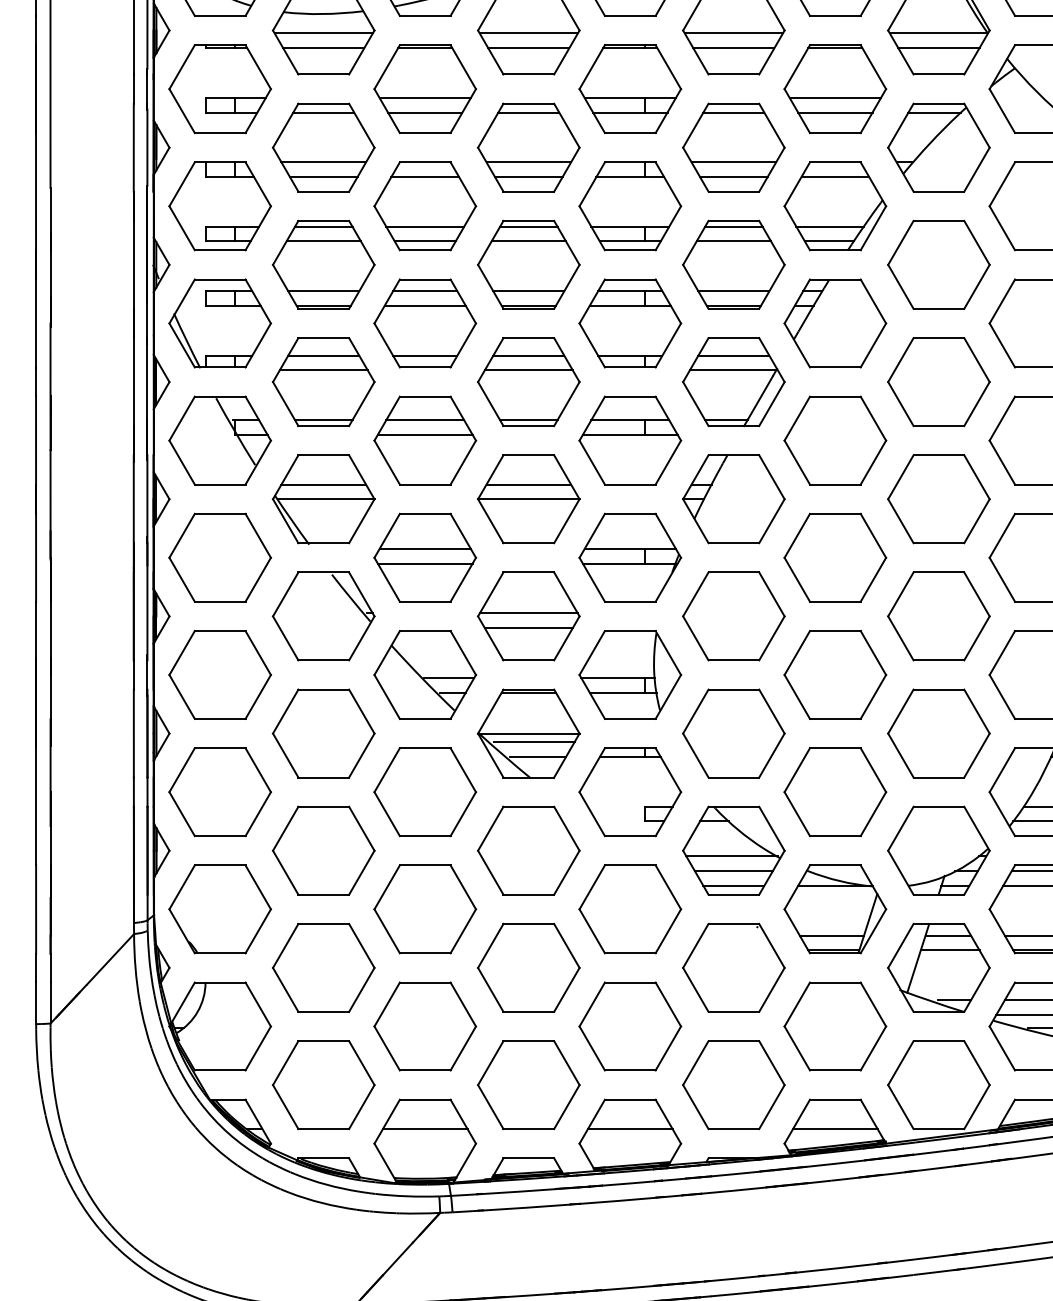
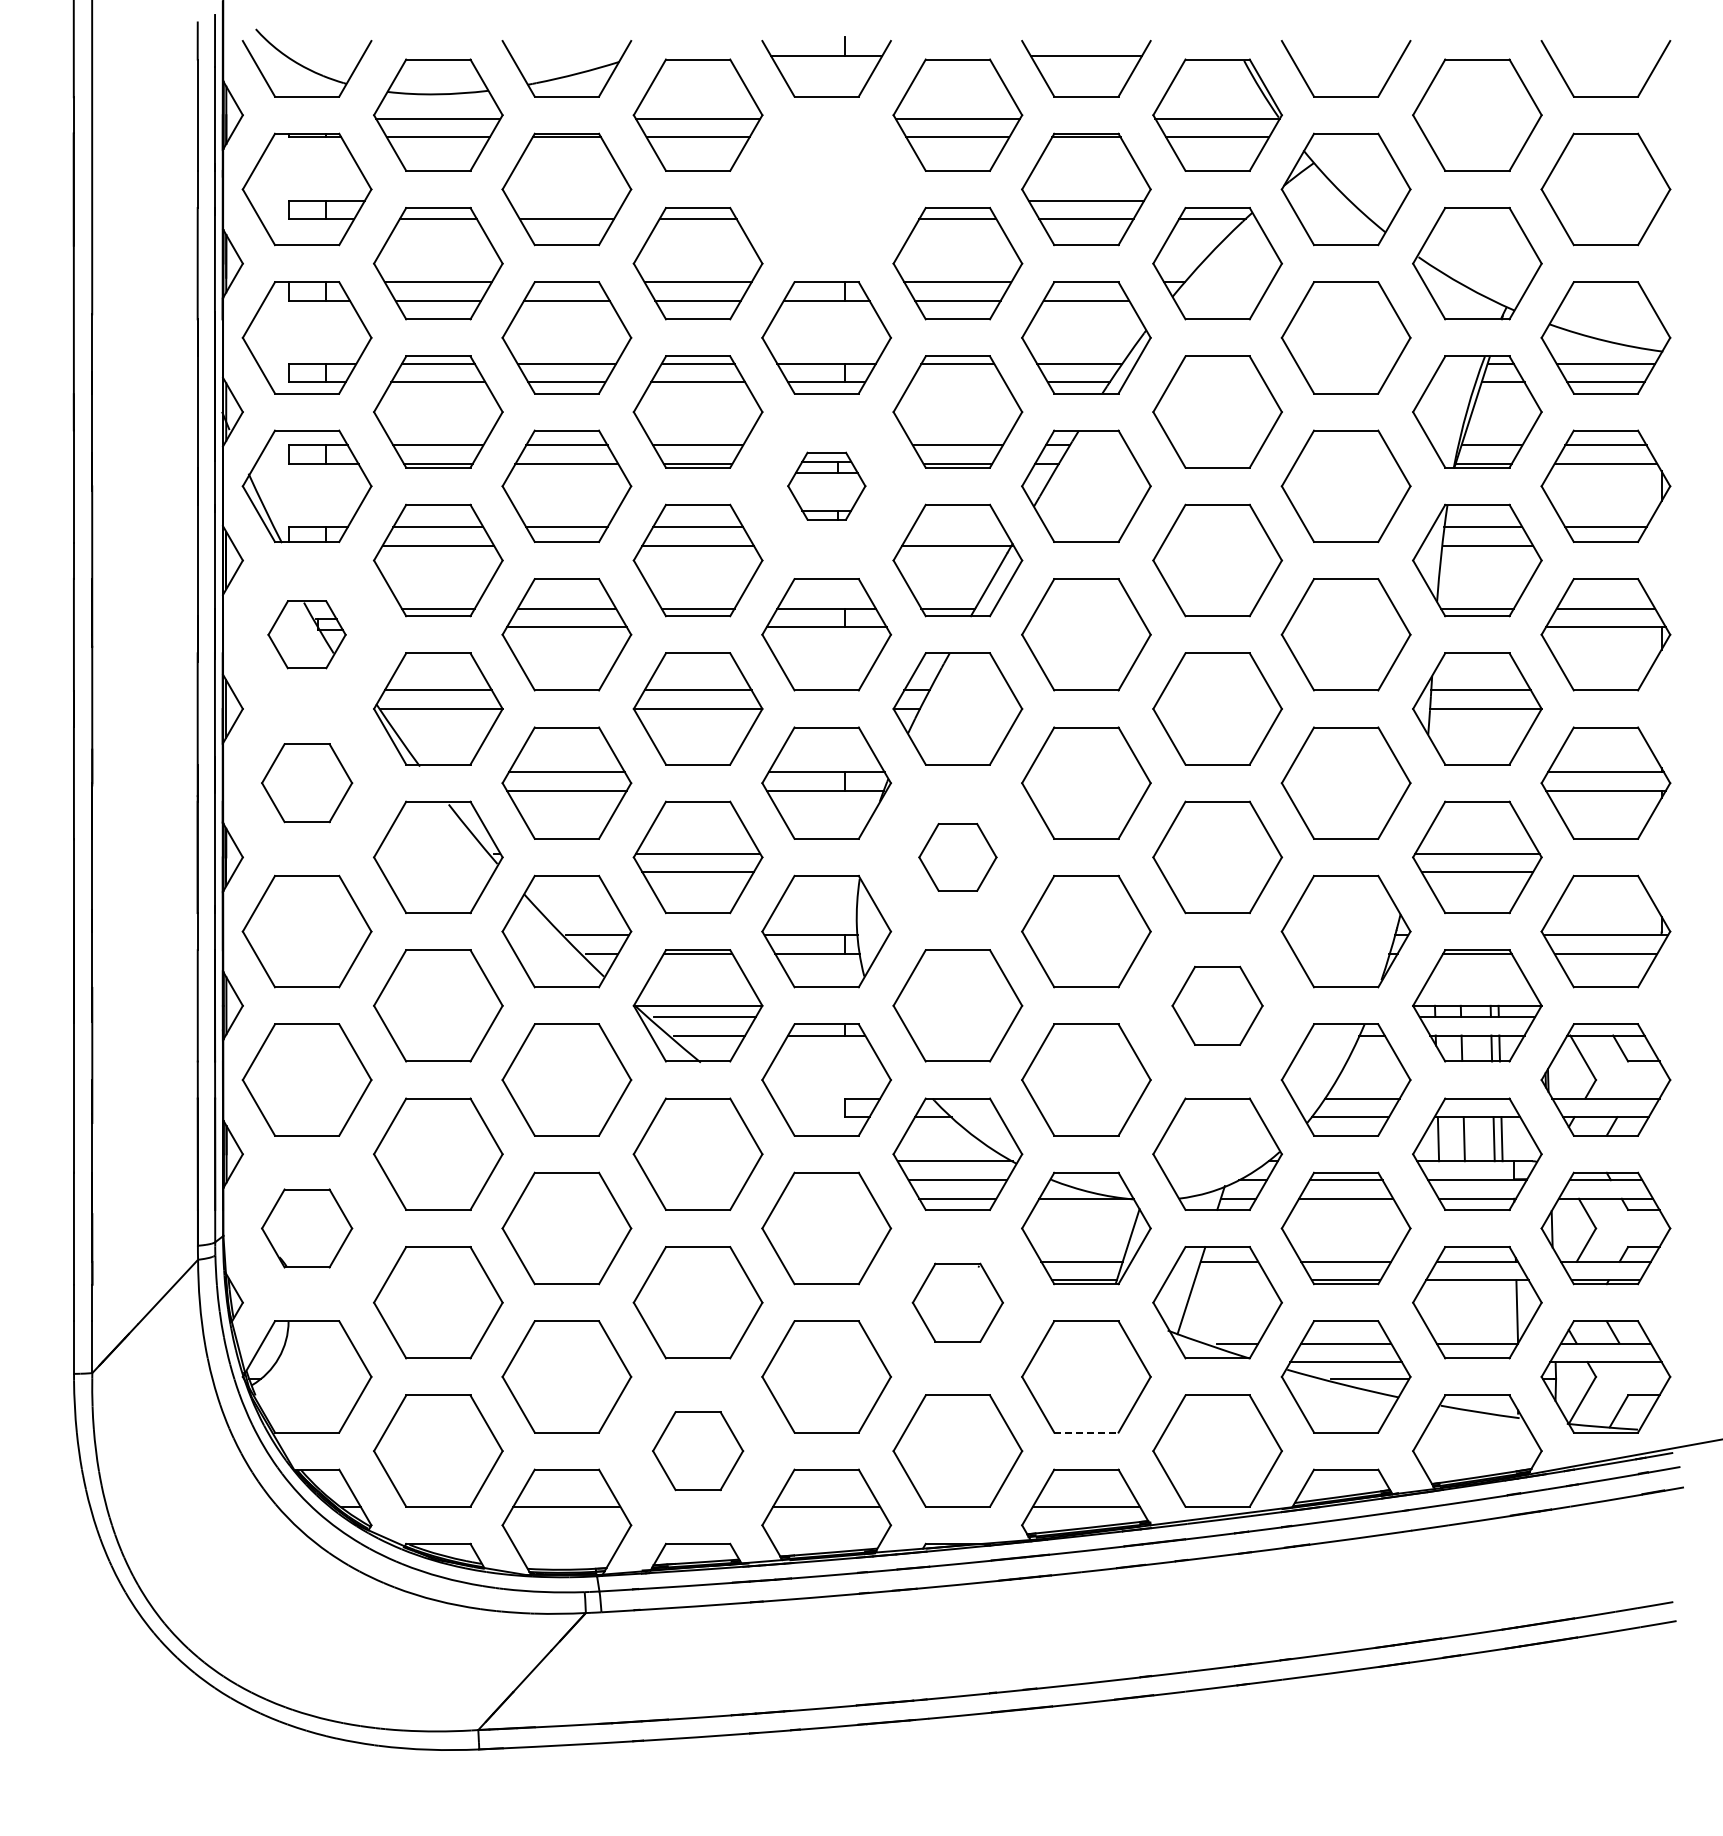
part: (630, 89) -> (826, 189), removed
line: (424, 97) -> (566, 200), removed
line: (733, 241) -> (957, 382), removed
part: (630, 322) -> (826, 485), size x0.6
line: (733, 355) -> (957, 527), removed
part: (219, 440) -> (306, 634), size x0.6
part: (219, 557) -> (306, 782), size x0.7
part: (733, 616) -> (957, 857), size x0.6
part: (938, 733) -> (1217, 1005), size x0.7
part: (219, 909) -> (306, 1228), size x0.7
line: (949, 950) -> (1231, 1280), removed
part: (733, 967) -> (957, 1302), size x0.7
line: (835, 1070) -> (1086, 1432), solid -> dashed
part: (528, 1084) -> (697, 1450), size x0.7

